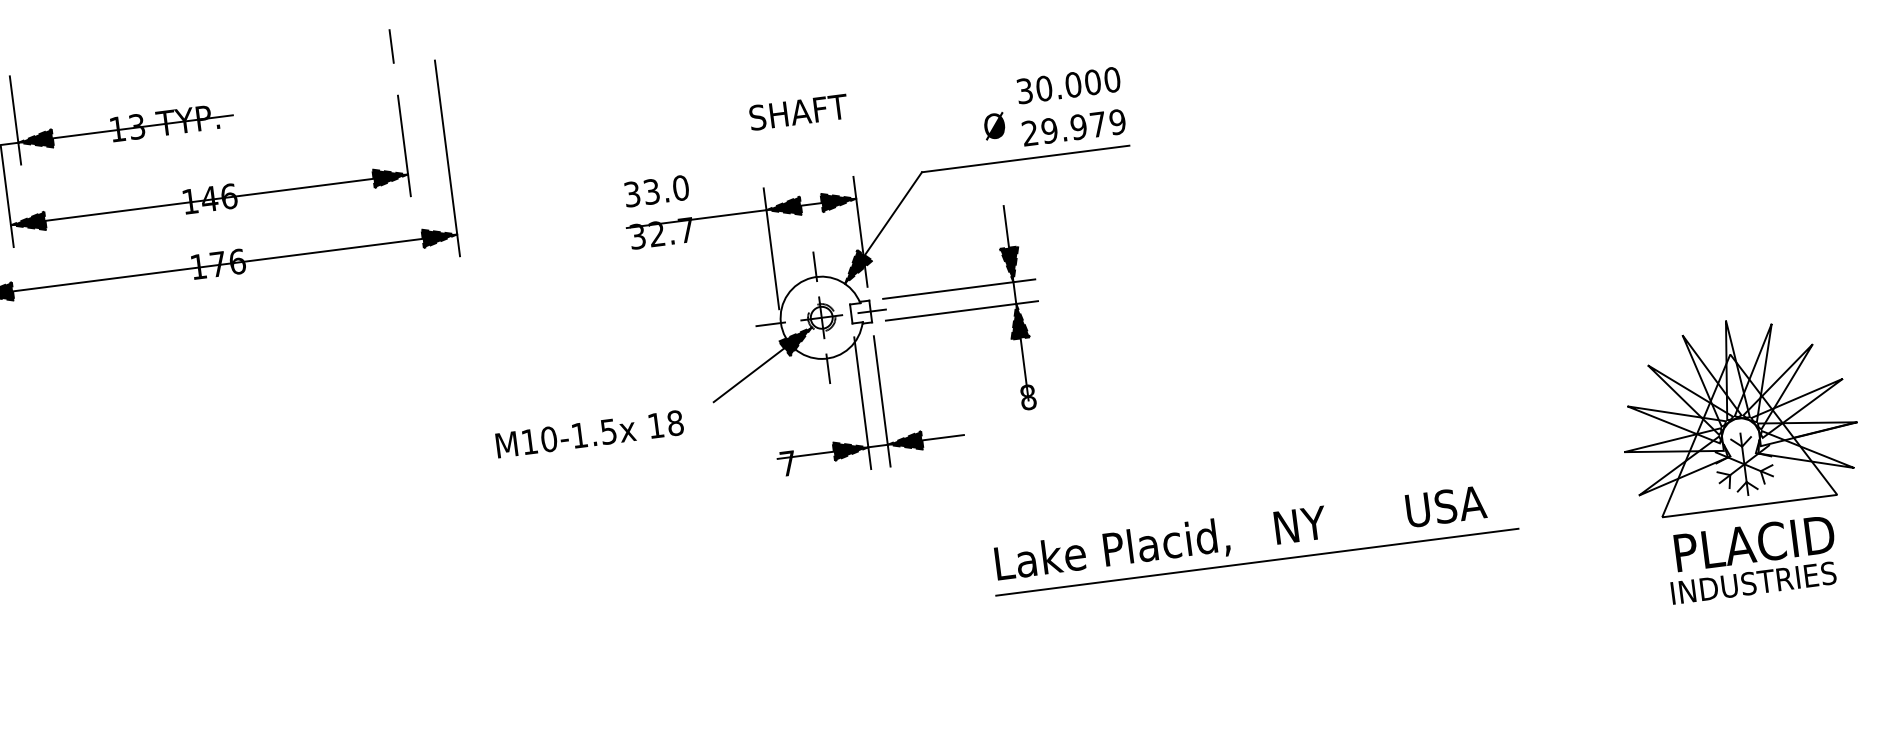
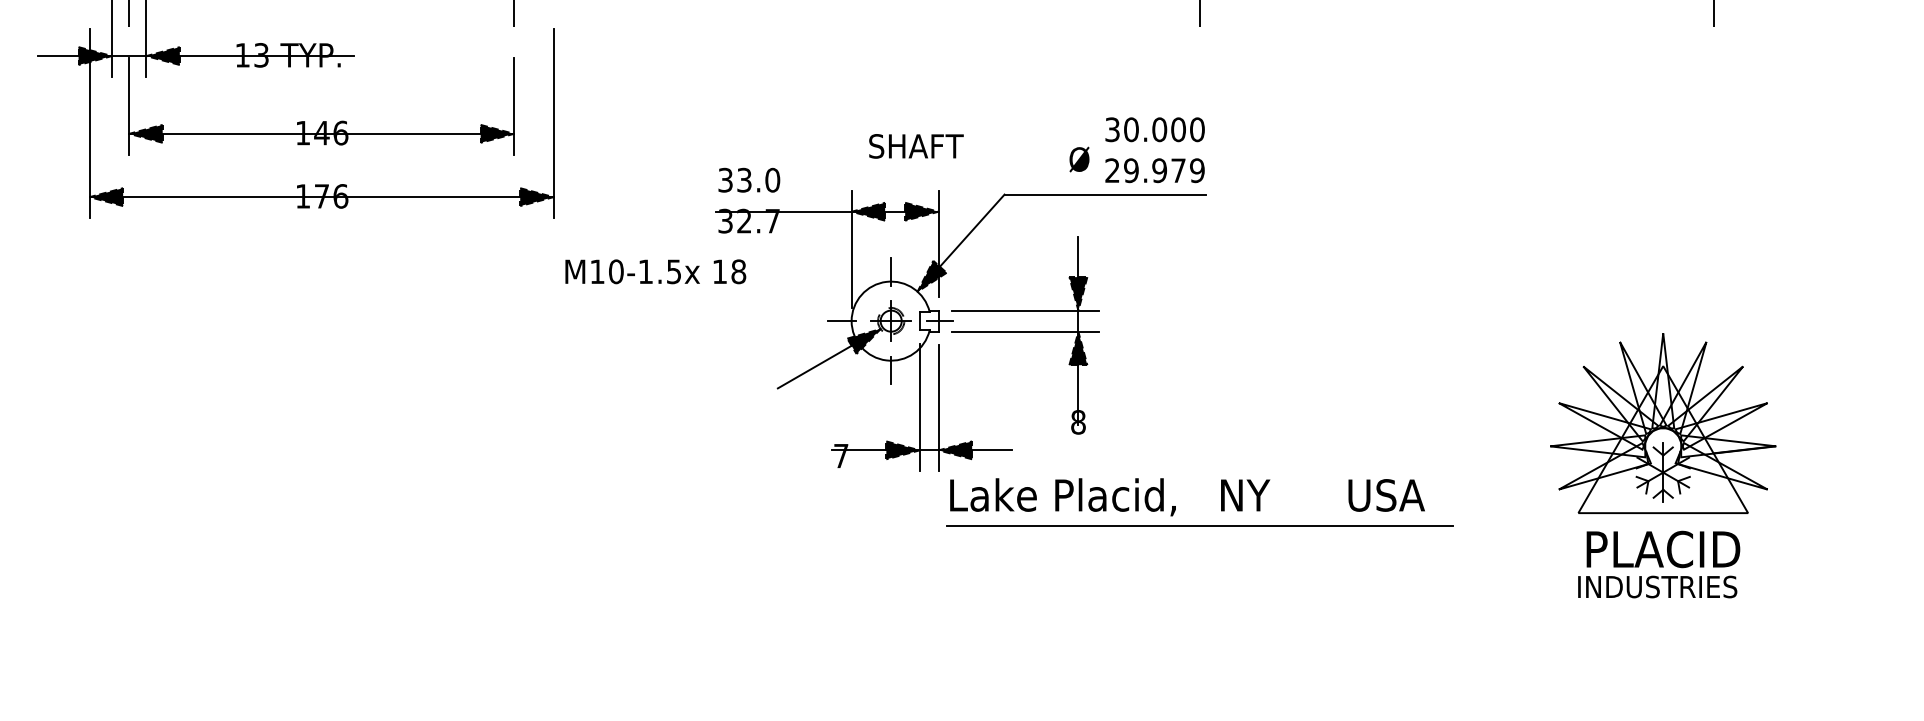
text: (798, 112) -> (916, 146), moved
text: (589, 433) -> (655, 271), moved
part: (1743, 456) -> (1663, 465), moved
part: (1276, 535) -> (1221, 502), moved

